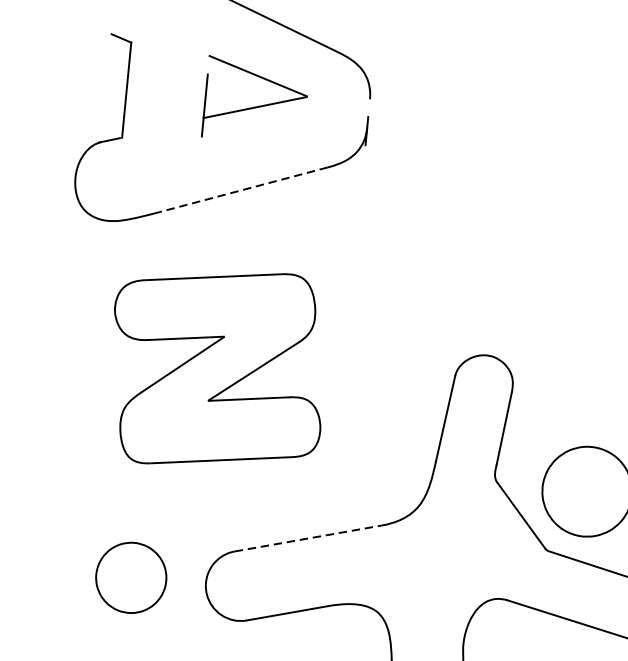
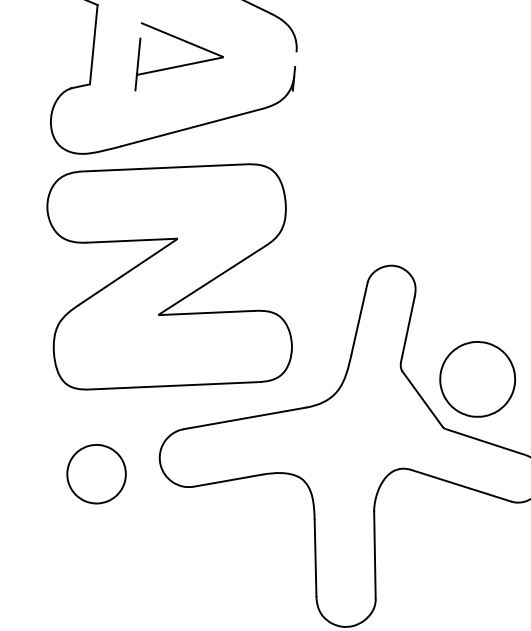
part: (258, 105) -> (182, 64), moved
line: (242, 189) -> (190, 127), dashed -> solid
part: (217, 368) -> (169, 276), size x1.43
line: (308, 538) -> (245, 418), dashed -> solid
part: (131, 578) -> (96, 474), moved

